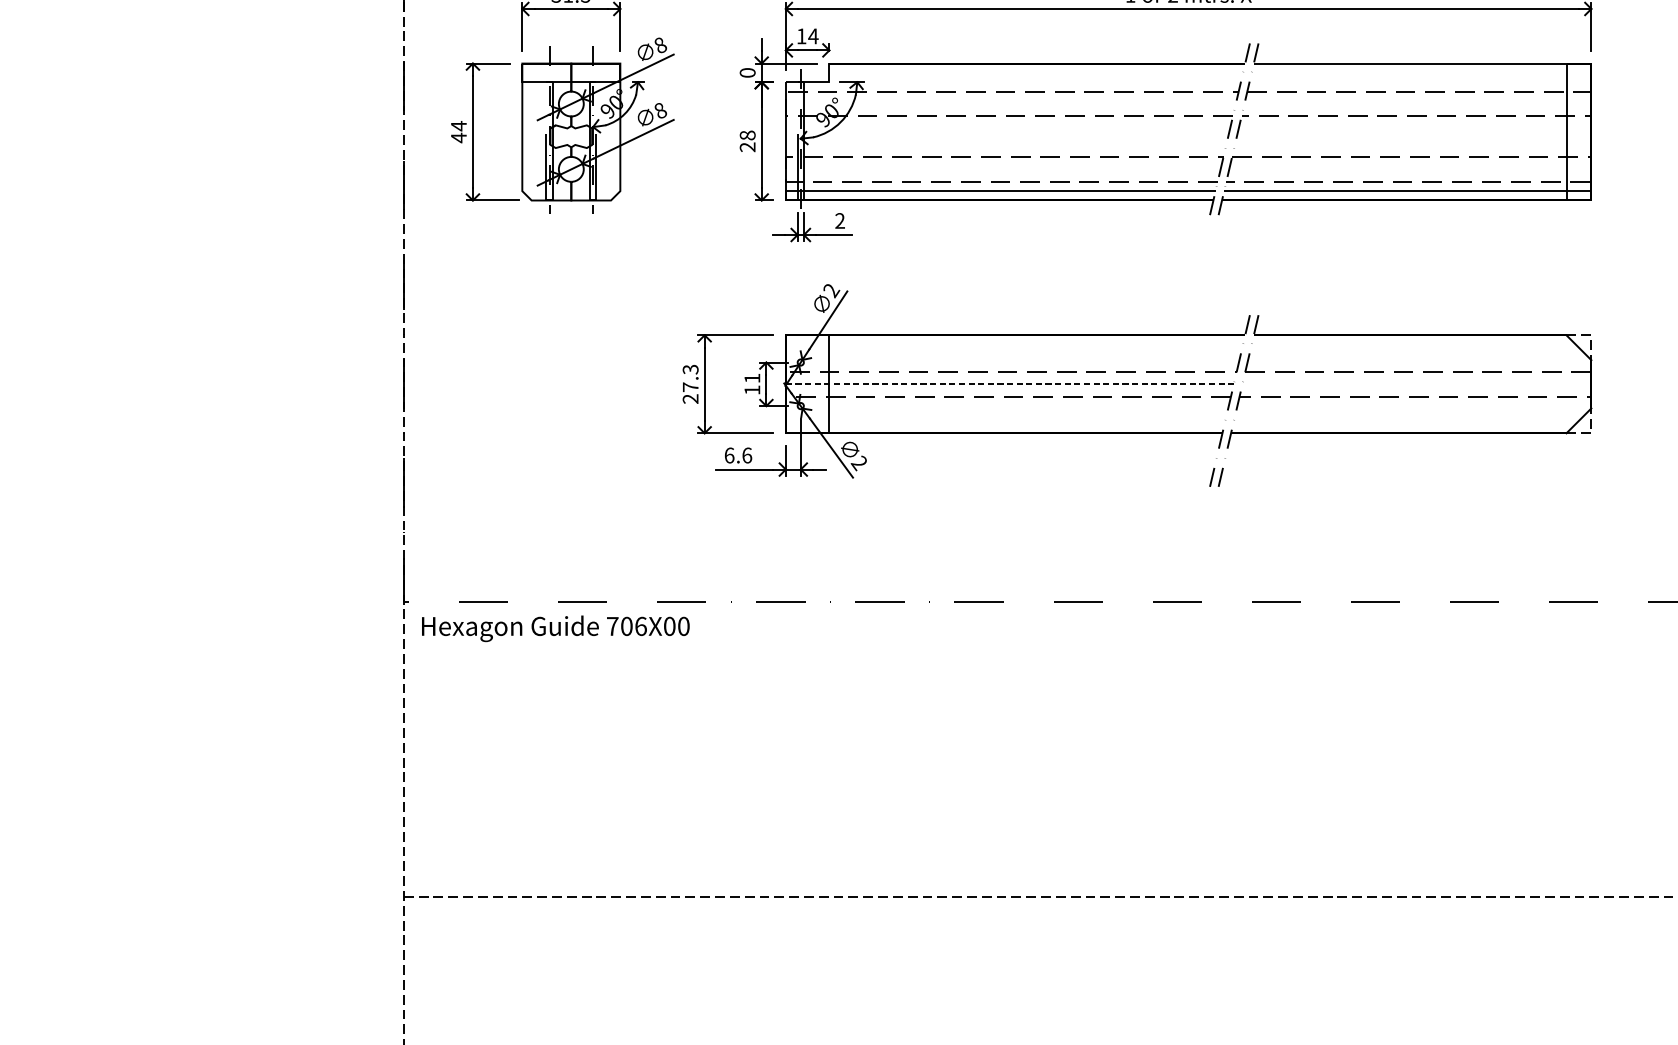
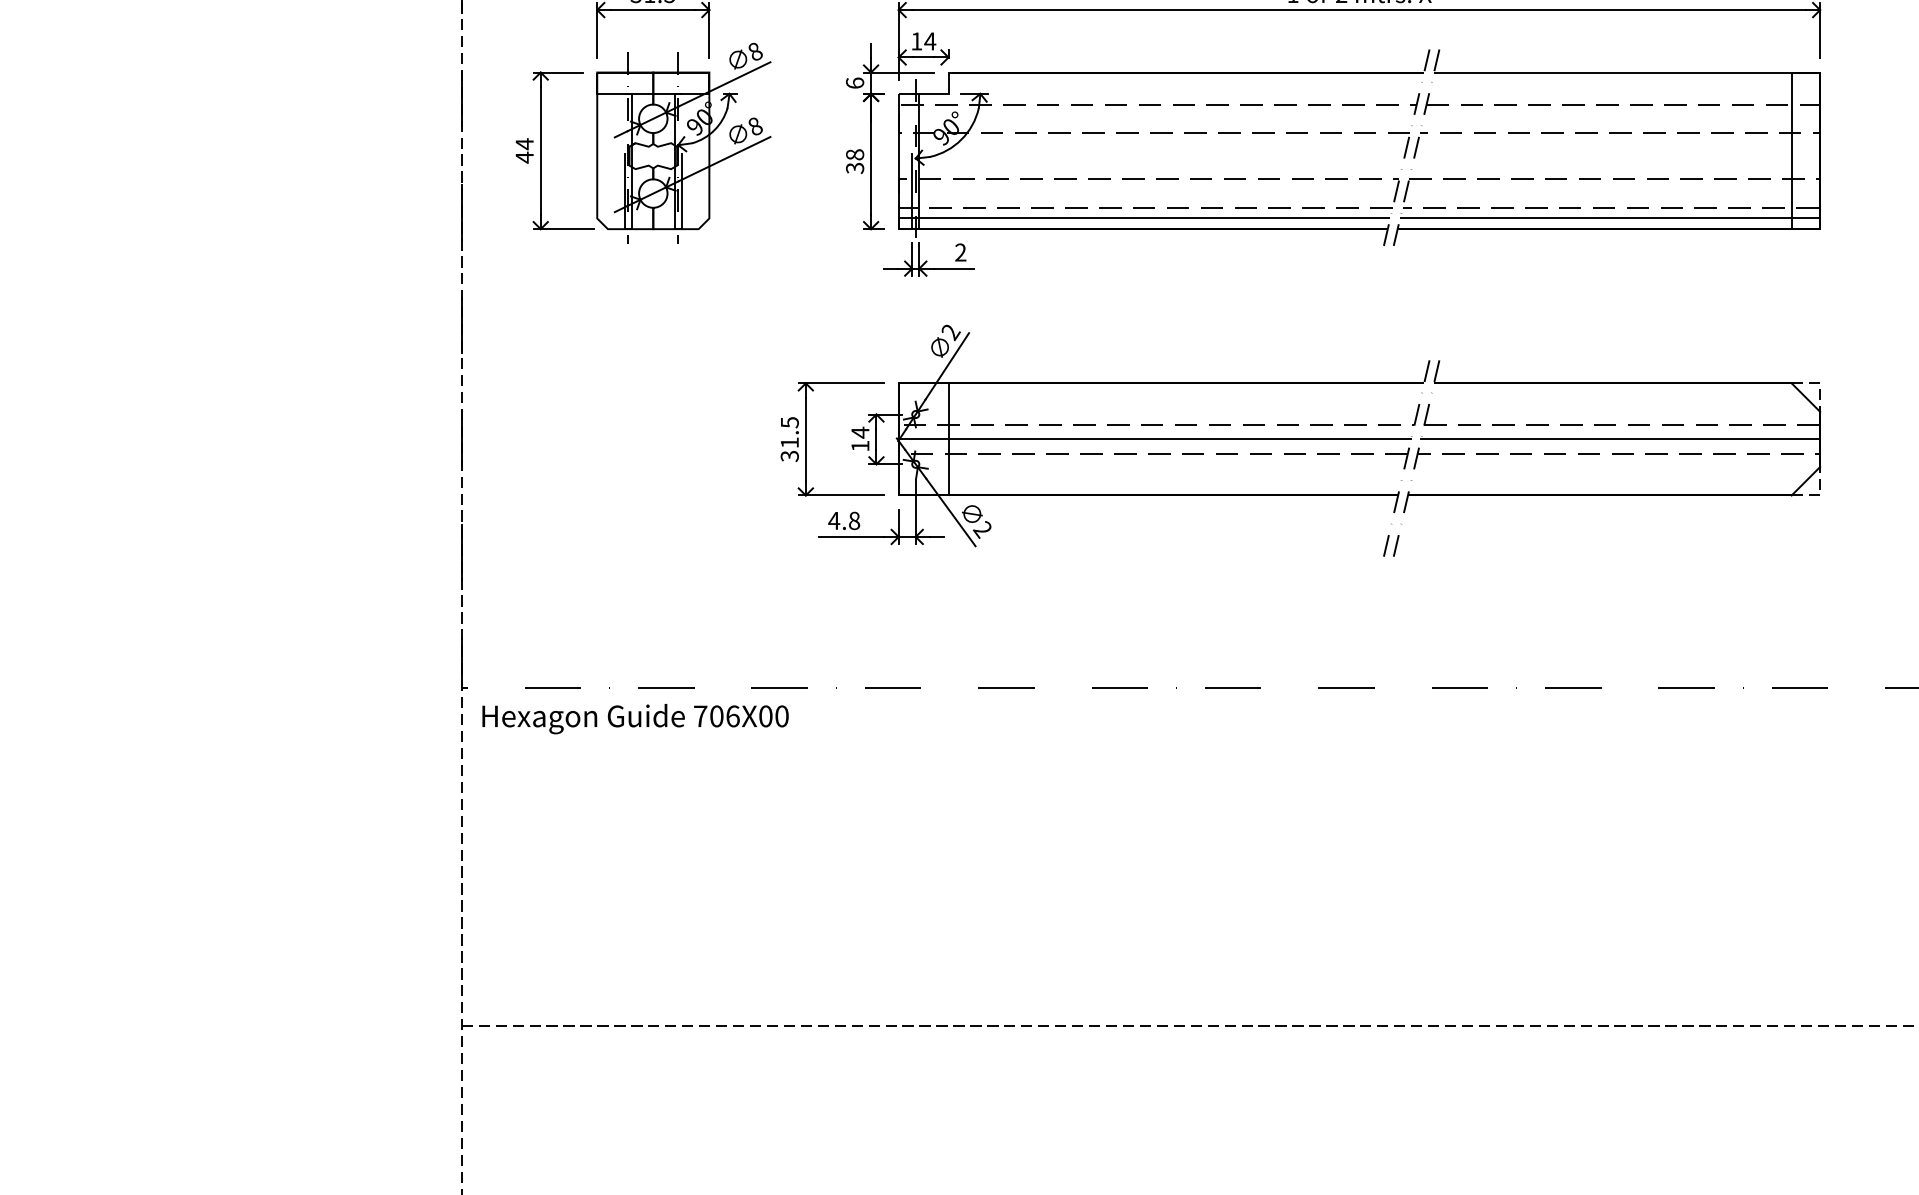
text: (748, 72) -> (855, 82), 0 -> 6
text: (748, 146) -> (855, 167), 28 -> 38
text: (752, 378) -> (860, 432), 11 -> 14
text: (690, 384) -> (789, 439), 27.3 -> 31.5
line: (1010, 384) -> (1155, 439), dashed -> solid
line: (1416, 384) -> (1620, 439), added
text: (738, 455) -> (844, 520), 6.6 -> 4.8

